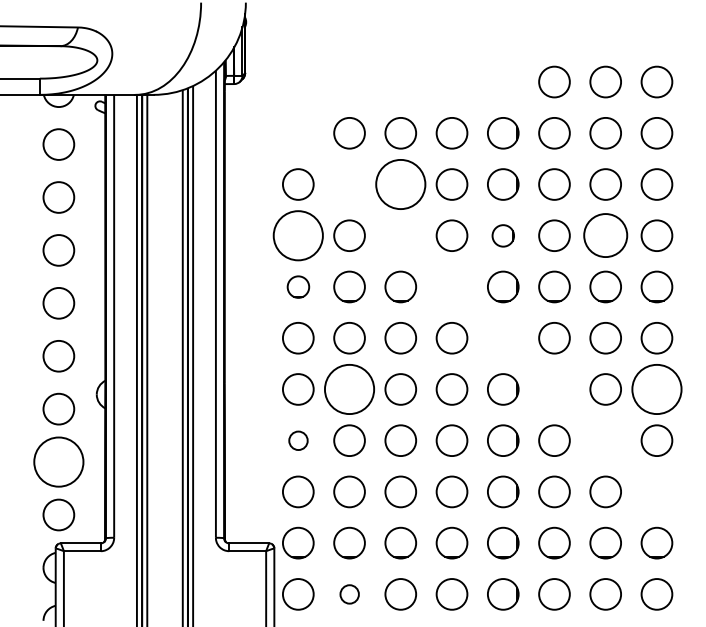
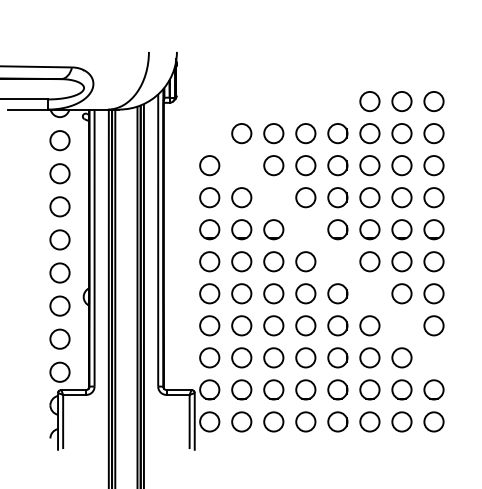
circle: (400, 184) -> (273, 165), size x0.62
circle: (297, 235) -> (209, 197), size x0.62
circle: (502, 235) -> (337, 197), size x1.43
circle: (604, 235) -> (401, 197), size x0.71
circle: (297, 286) -> (209, 229), size x1.43
circle: (349, 388) -> (241, 293), size x0.62
circle: (656, 388) -> (433, 293), size x0.62
circle: (297, 440) -> (209, 325), size x1.67
circle: (58, 460) -> (59, 338), size x0.62
circle: (349, 593) -> (241, 421), size x1.67

